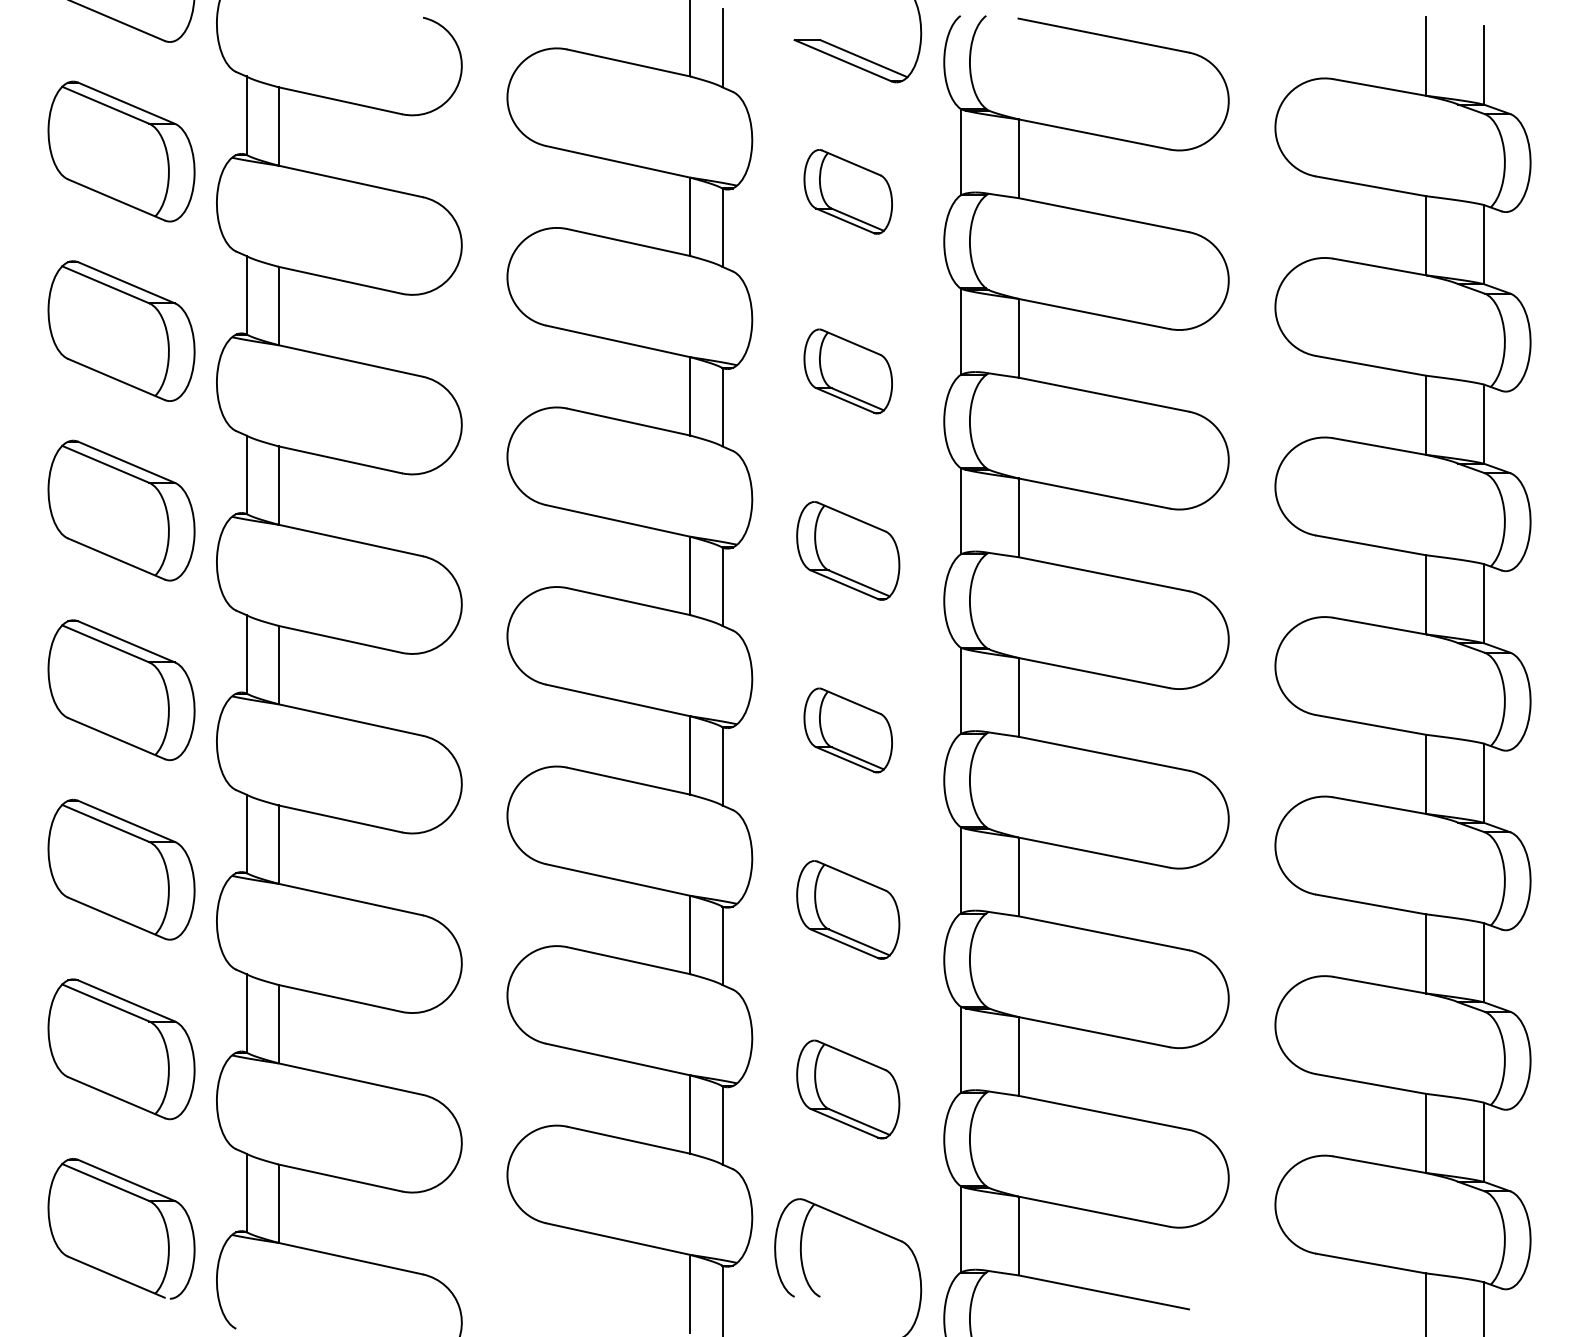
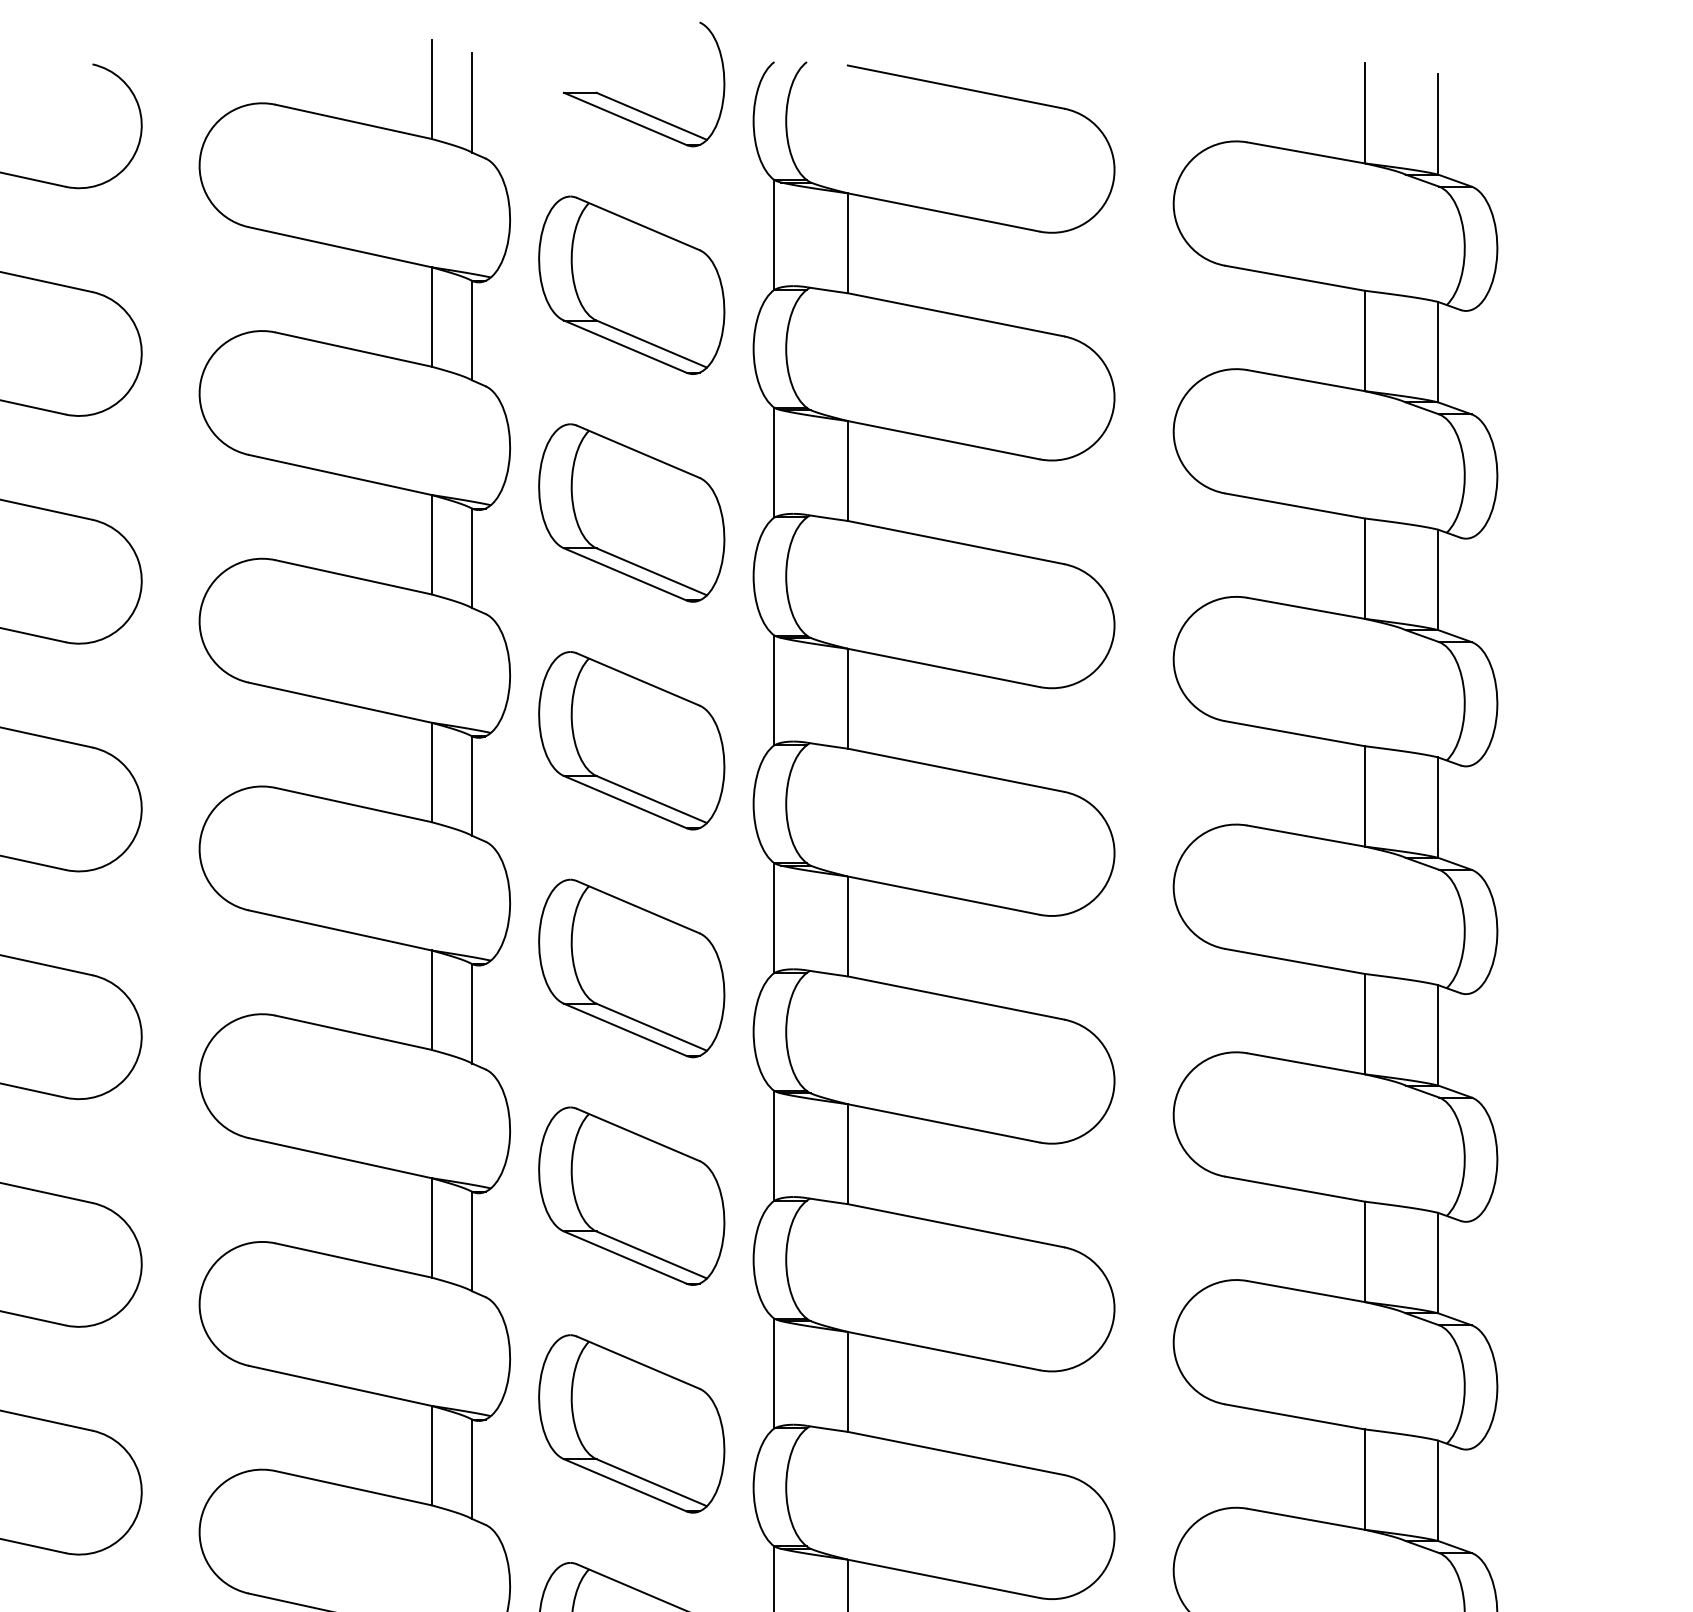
part: (848, 191) -> (632, 284), size x1.67
part: (848, 371) -> (632, 513), size x1.67
part: (848, 550) -> (632, 740), size x1.43
part: (848, 730) -> (632, 968), size x1.67
part: (848, 909) -> (632, 1195), size x1.43
part: (848, 1089) -> (632, 1423), size x1.43

